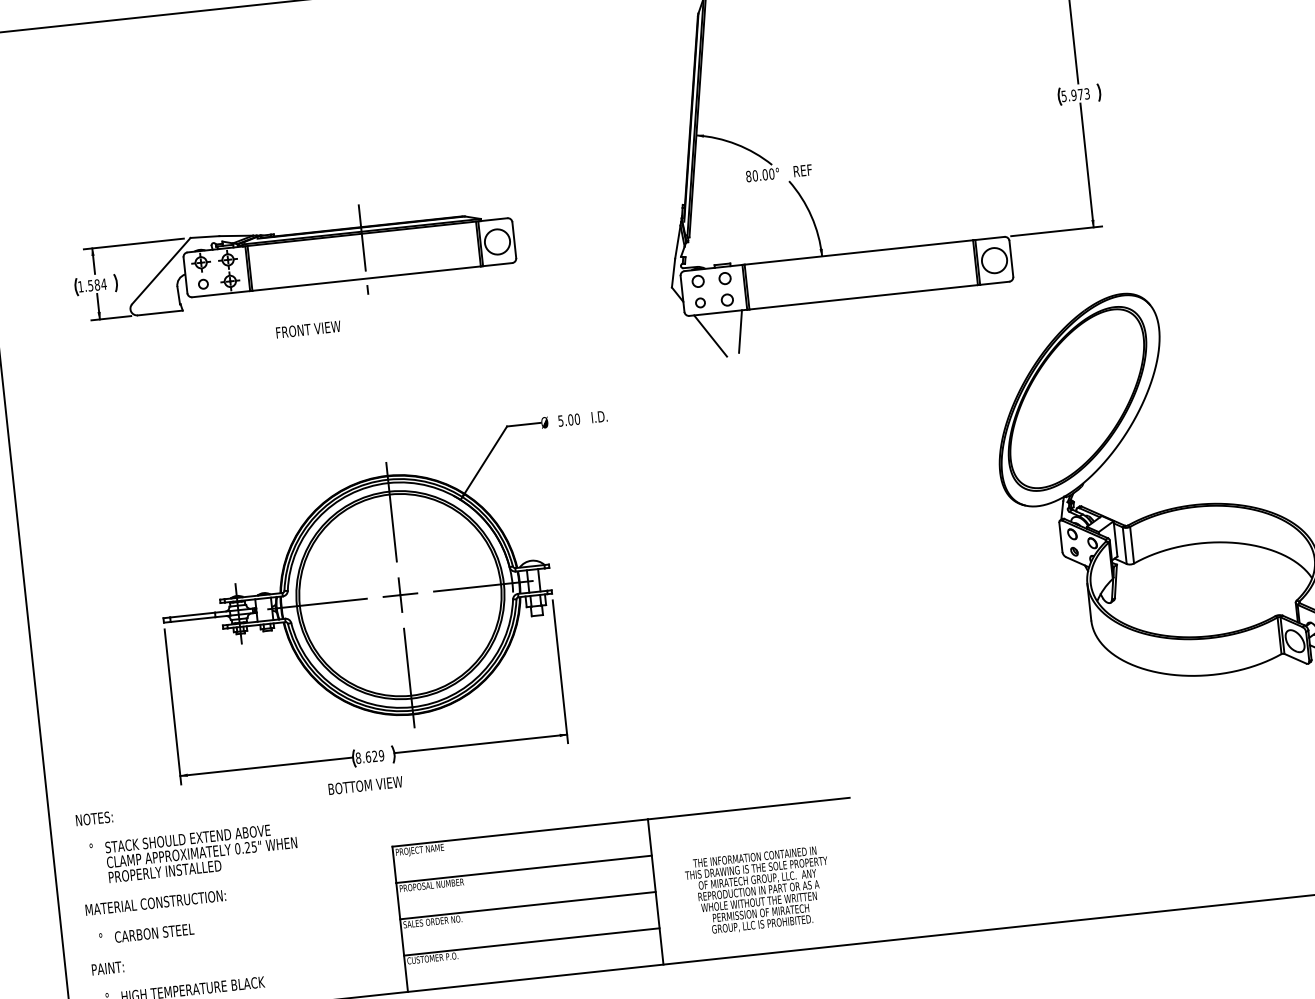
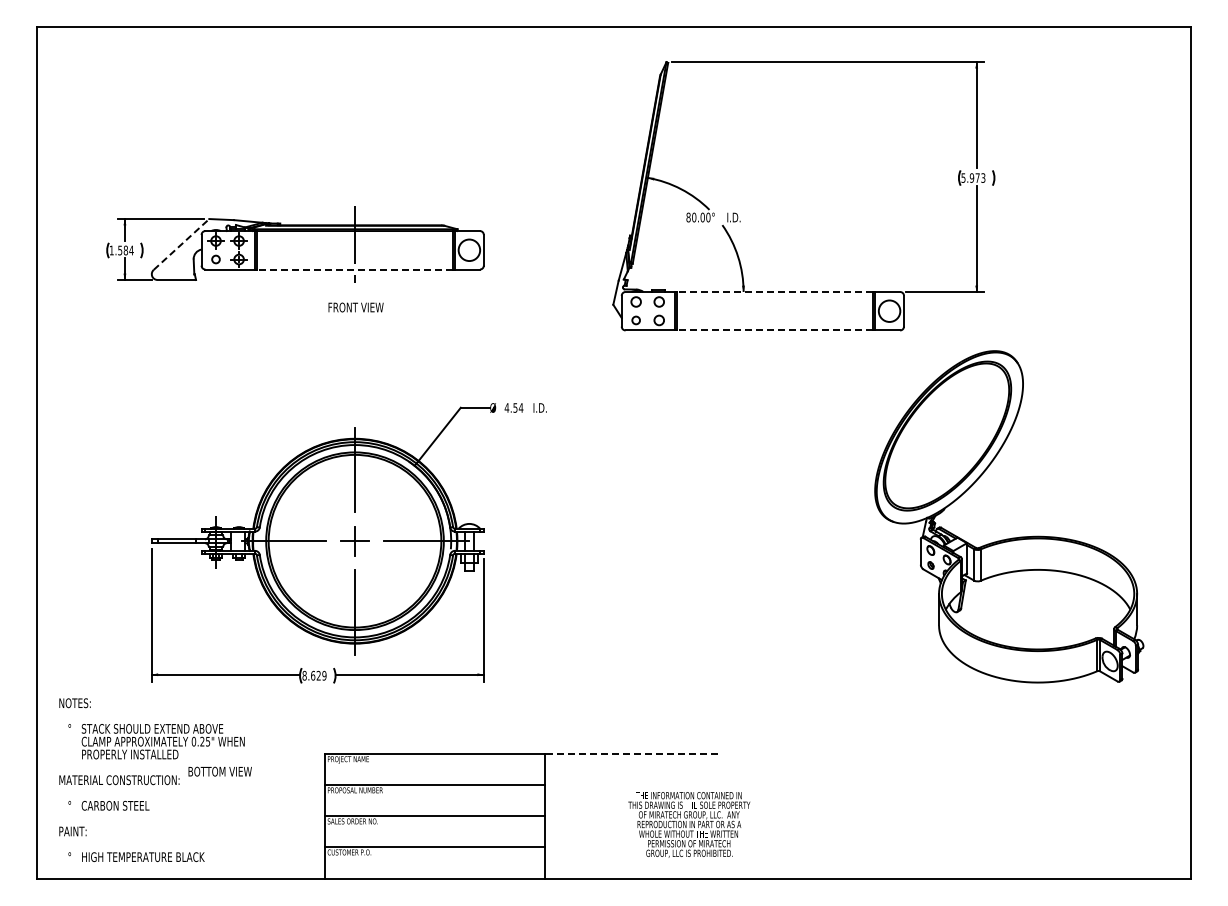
text: (803, 170) -> (735, 217), REF -> I.D.
line: (858, 251) -> (774, 291), solid -> dashed
line: (161, 271) -> (181, 244), solid -> dashed
line: (366, 278) -> (354, 269), solid -> dashed
line: (862, 297) -> (774, 330), solid -> dashed
text: (307, 329) -> (355, 307), moved
line: (740, 331) -> (667, 348), removed
line: (710, 336) -> (641, 349), removed
text: (568, 419) -> (513, 407), 5.00 -> 4.54
text: (364, 785) -> (219, 771), moved
line: (748, 808) -> (631, 753), solid -> dashed
text: (758, 890) -> (689, 824), moved

